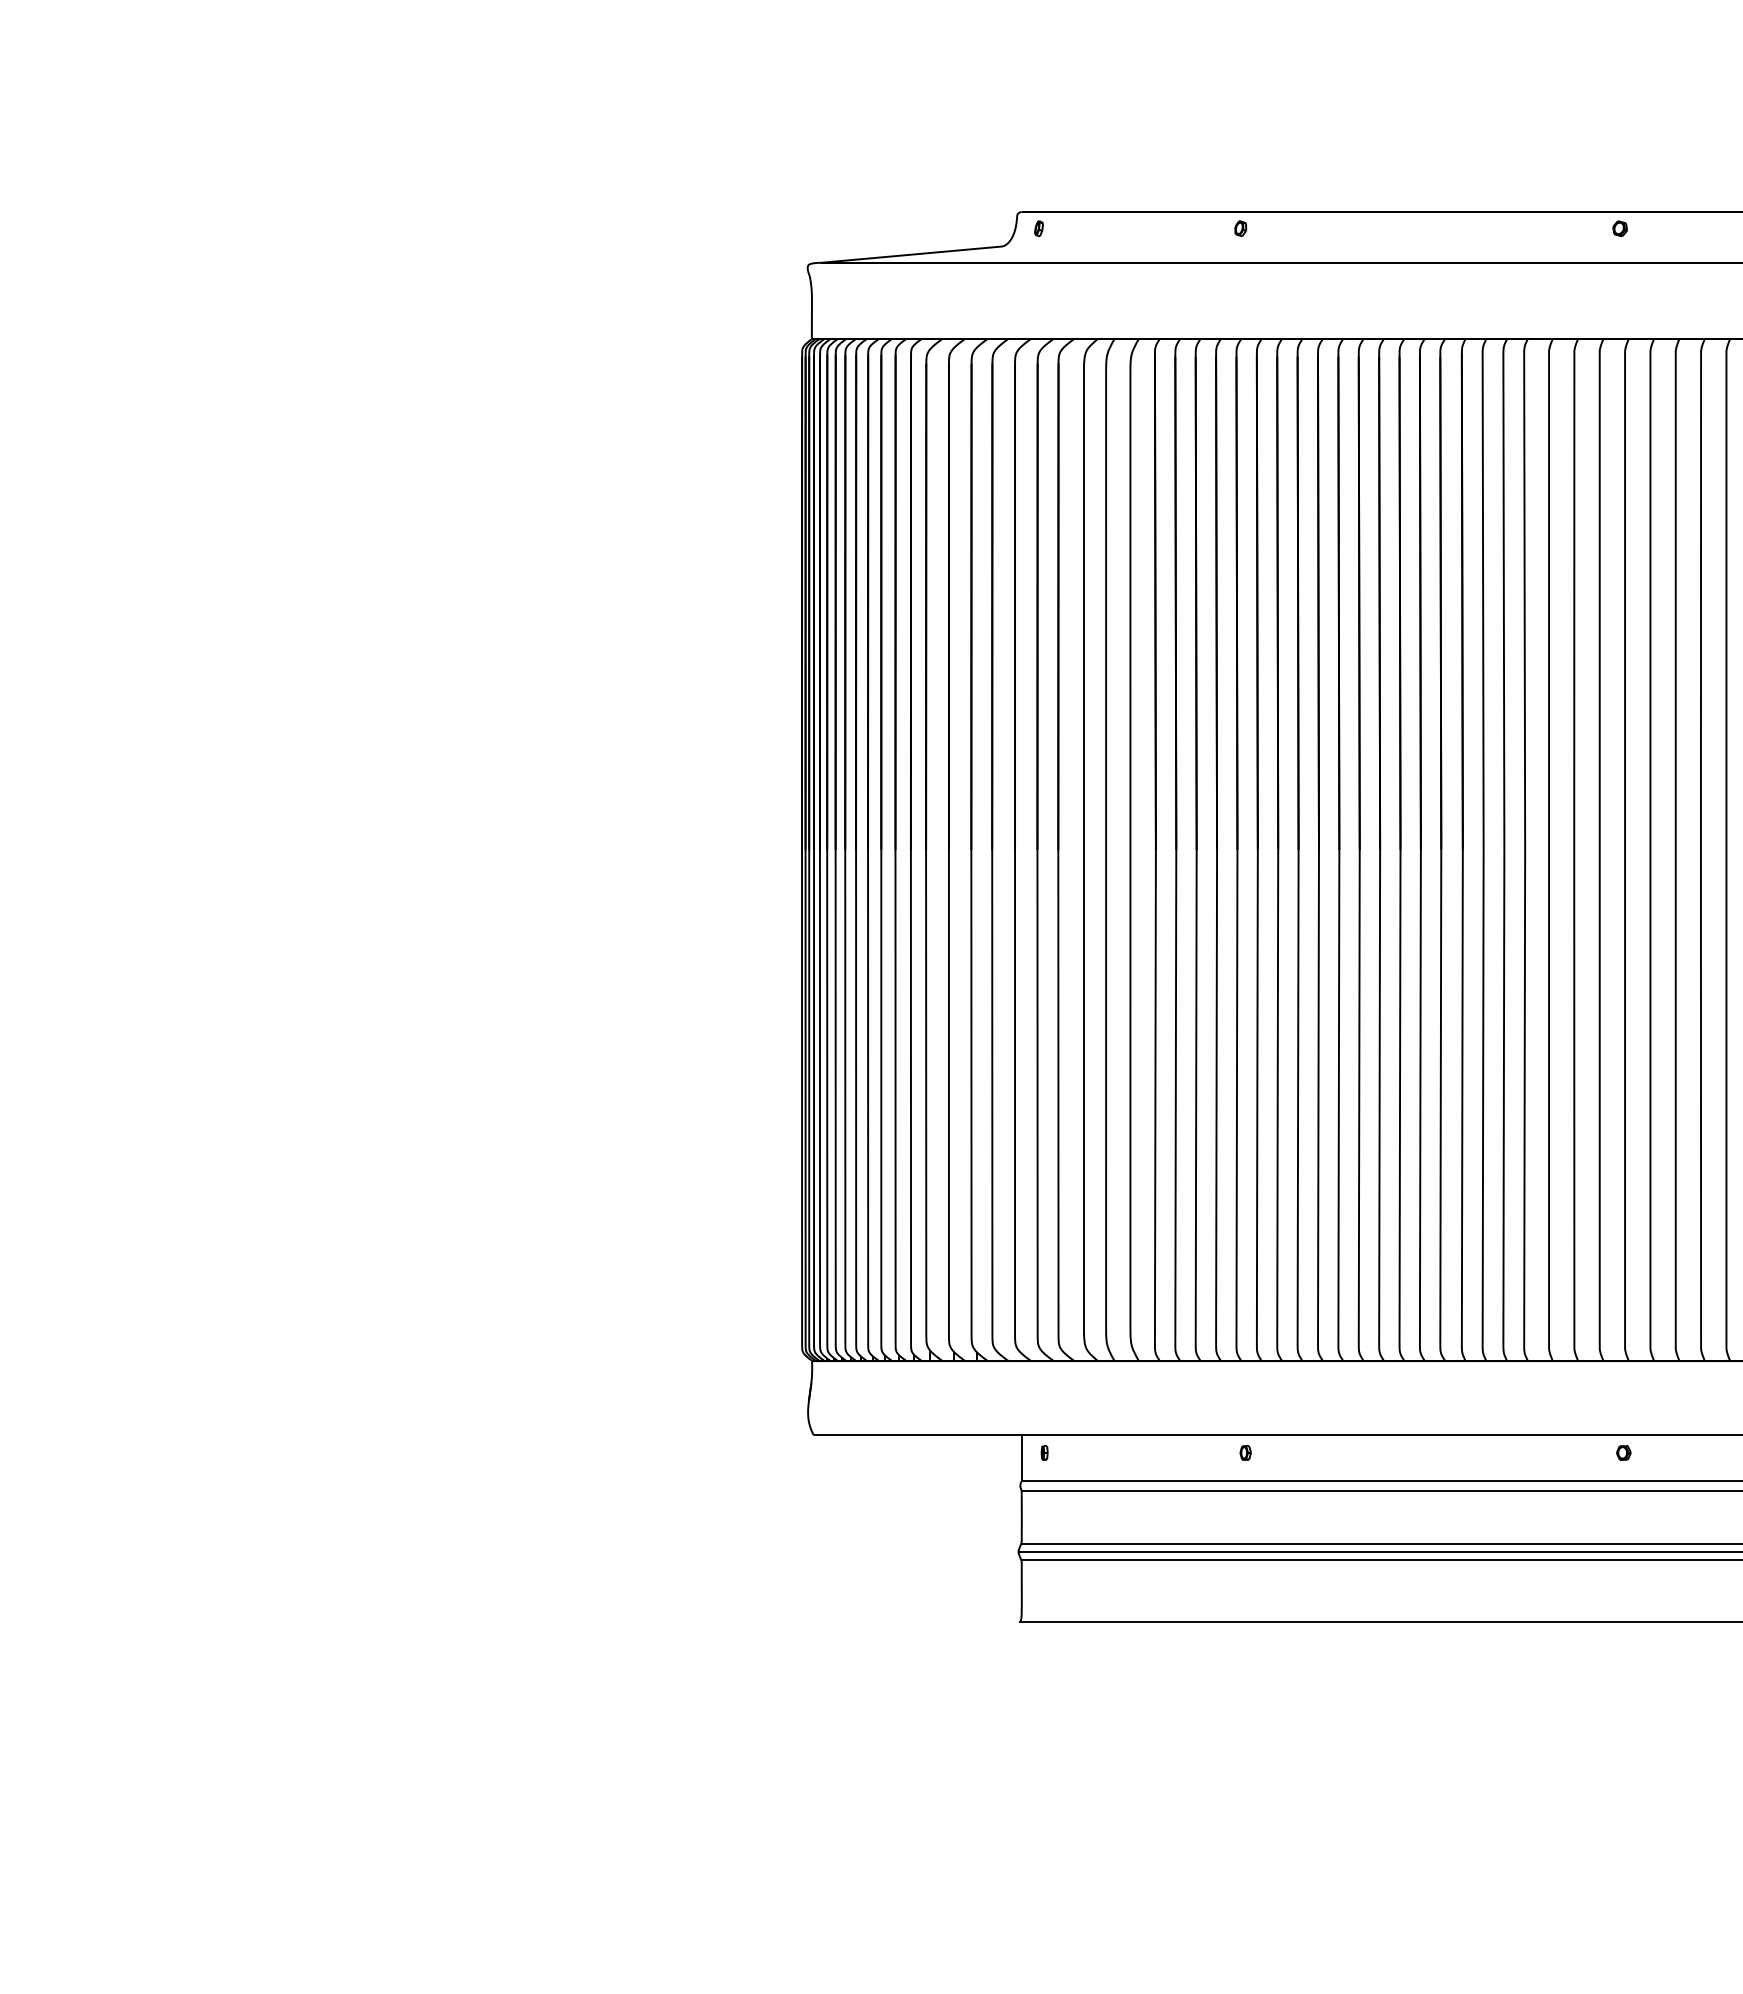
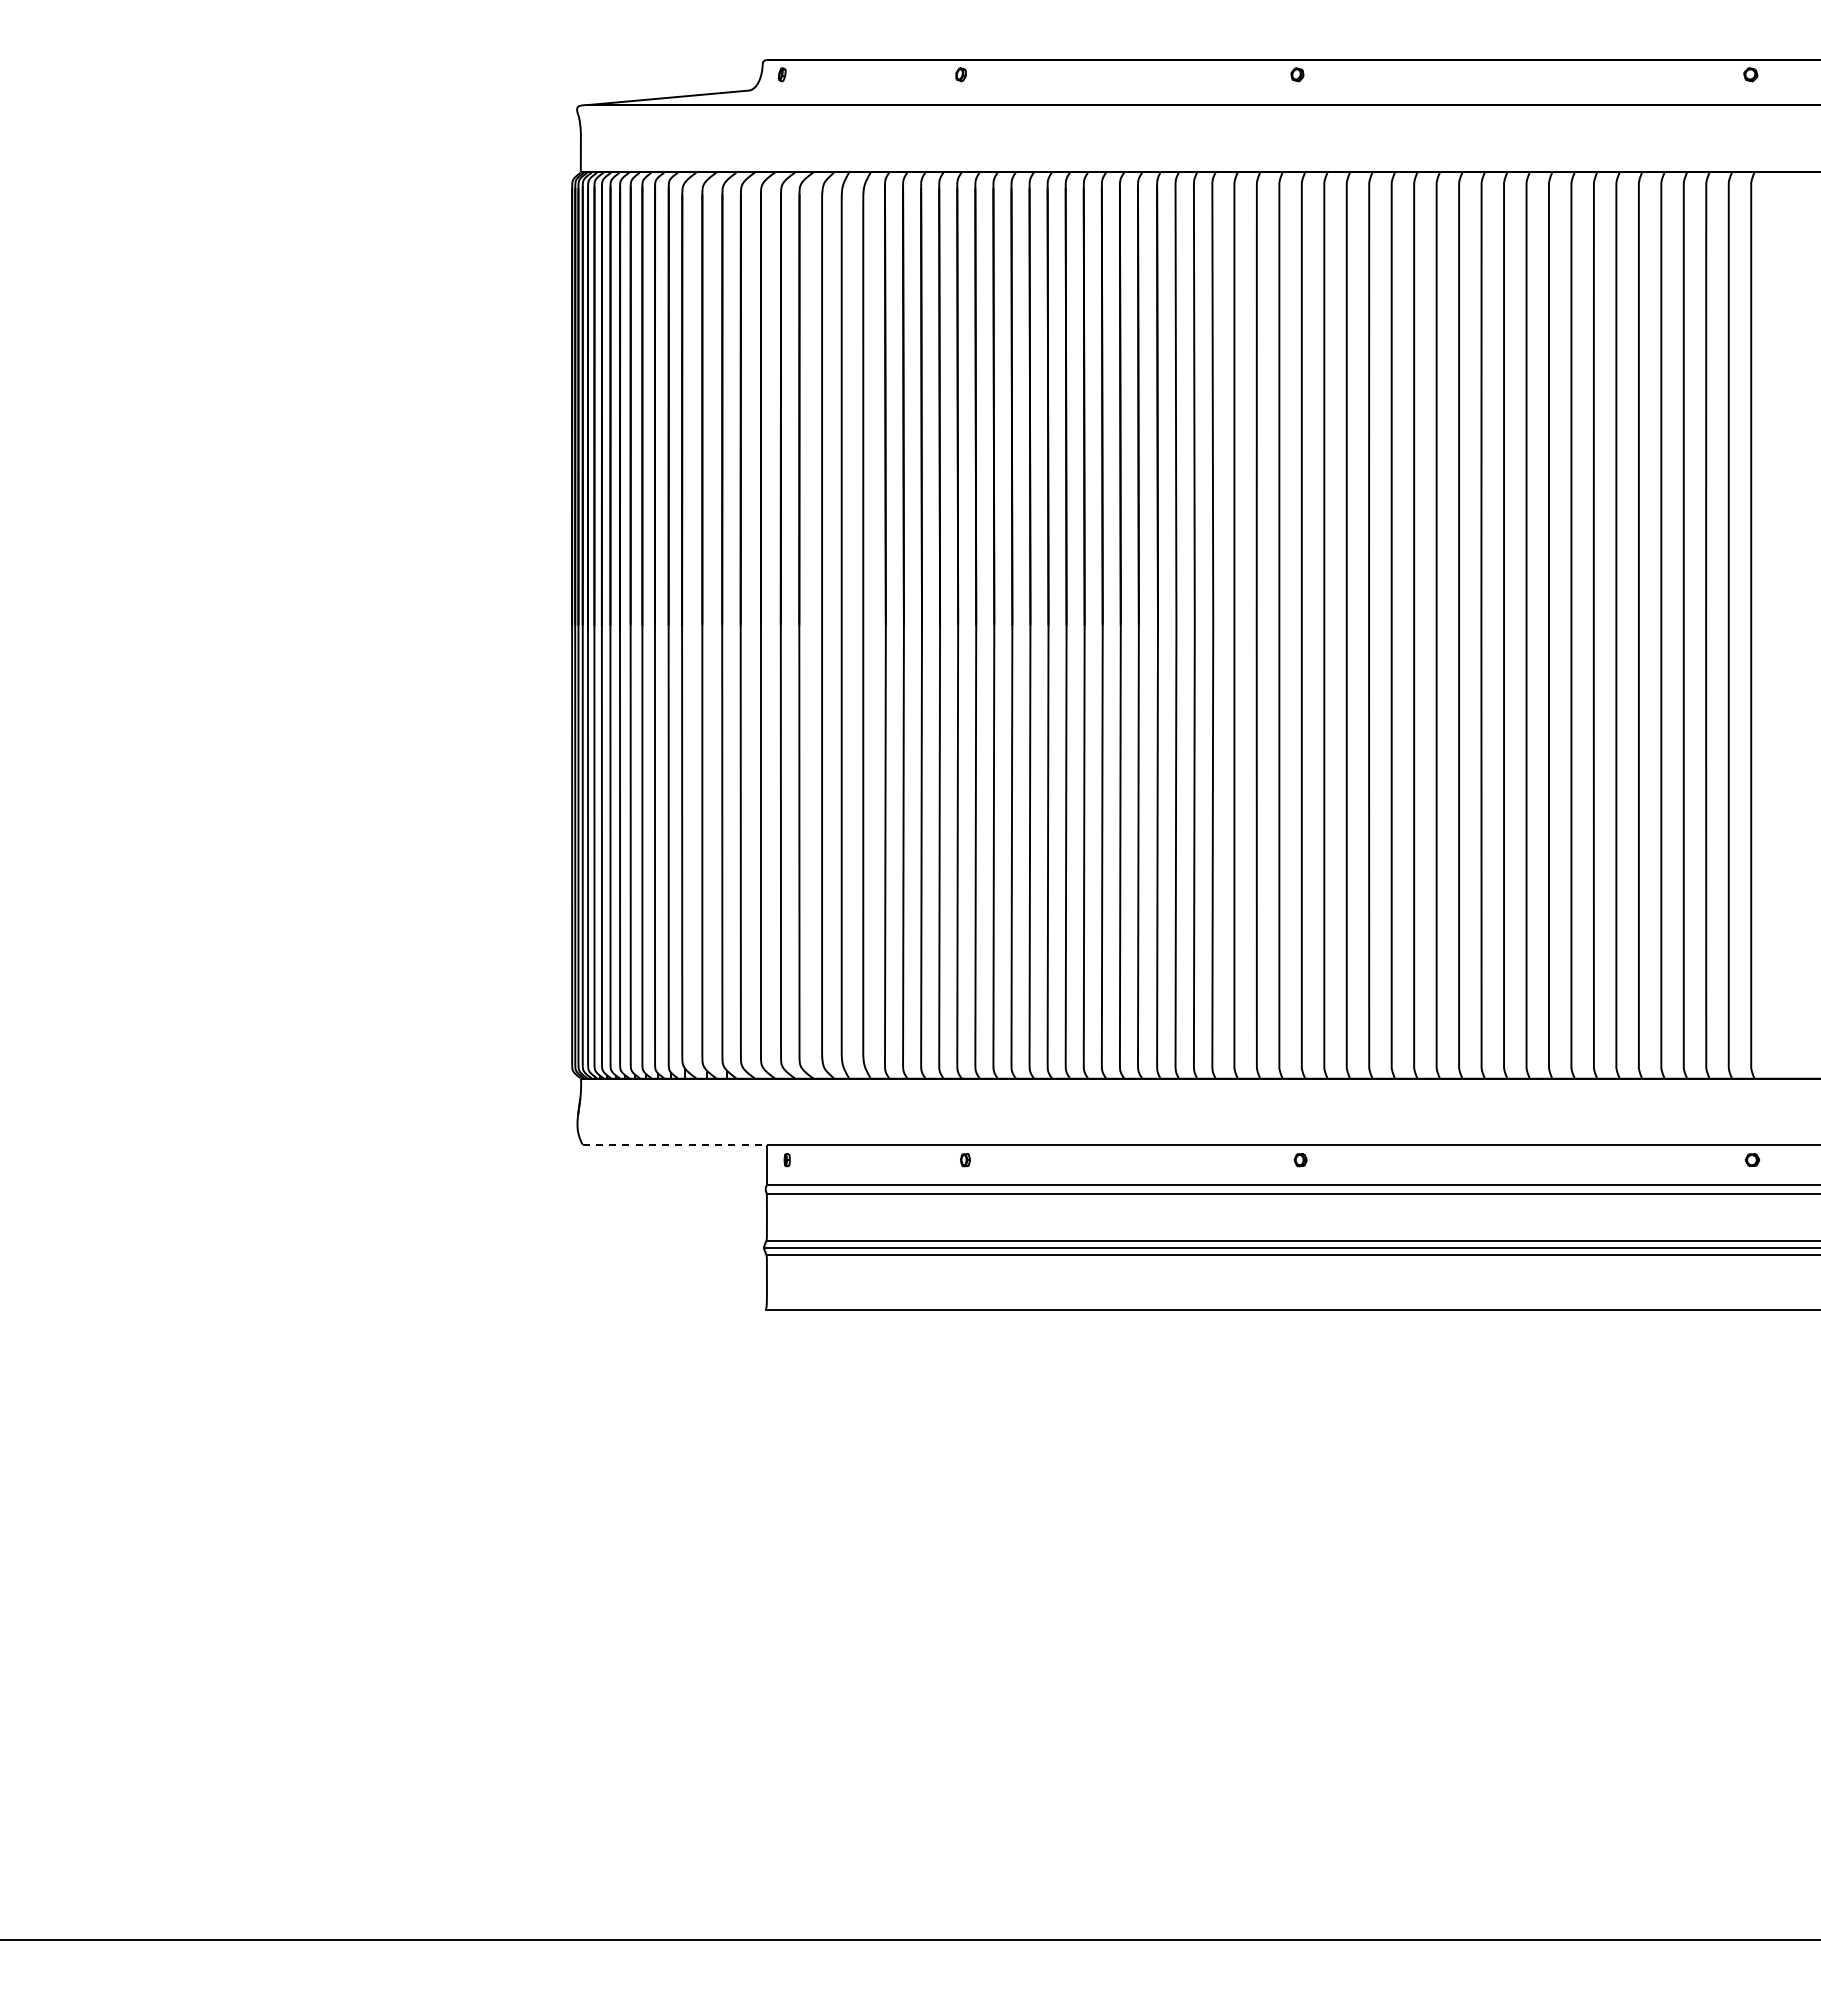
line: (918, 1435) -> (675, 1144), solid -> dashed

